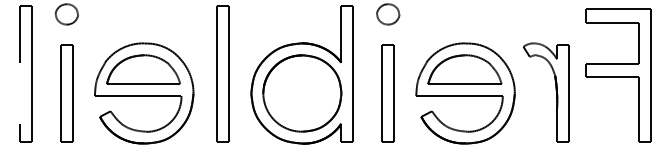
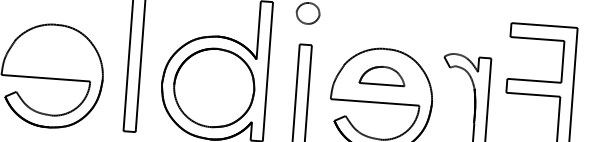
part: (143, 69) -> (53, 51), removed
part: (464, 69) -> (382, 75), size x0.6

